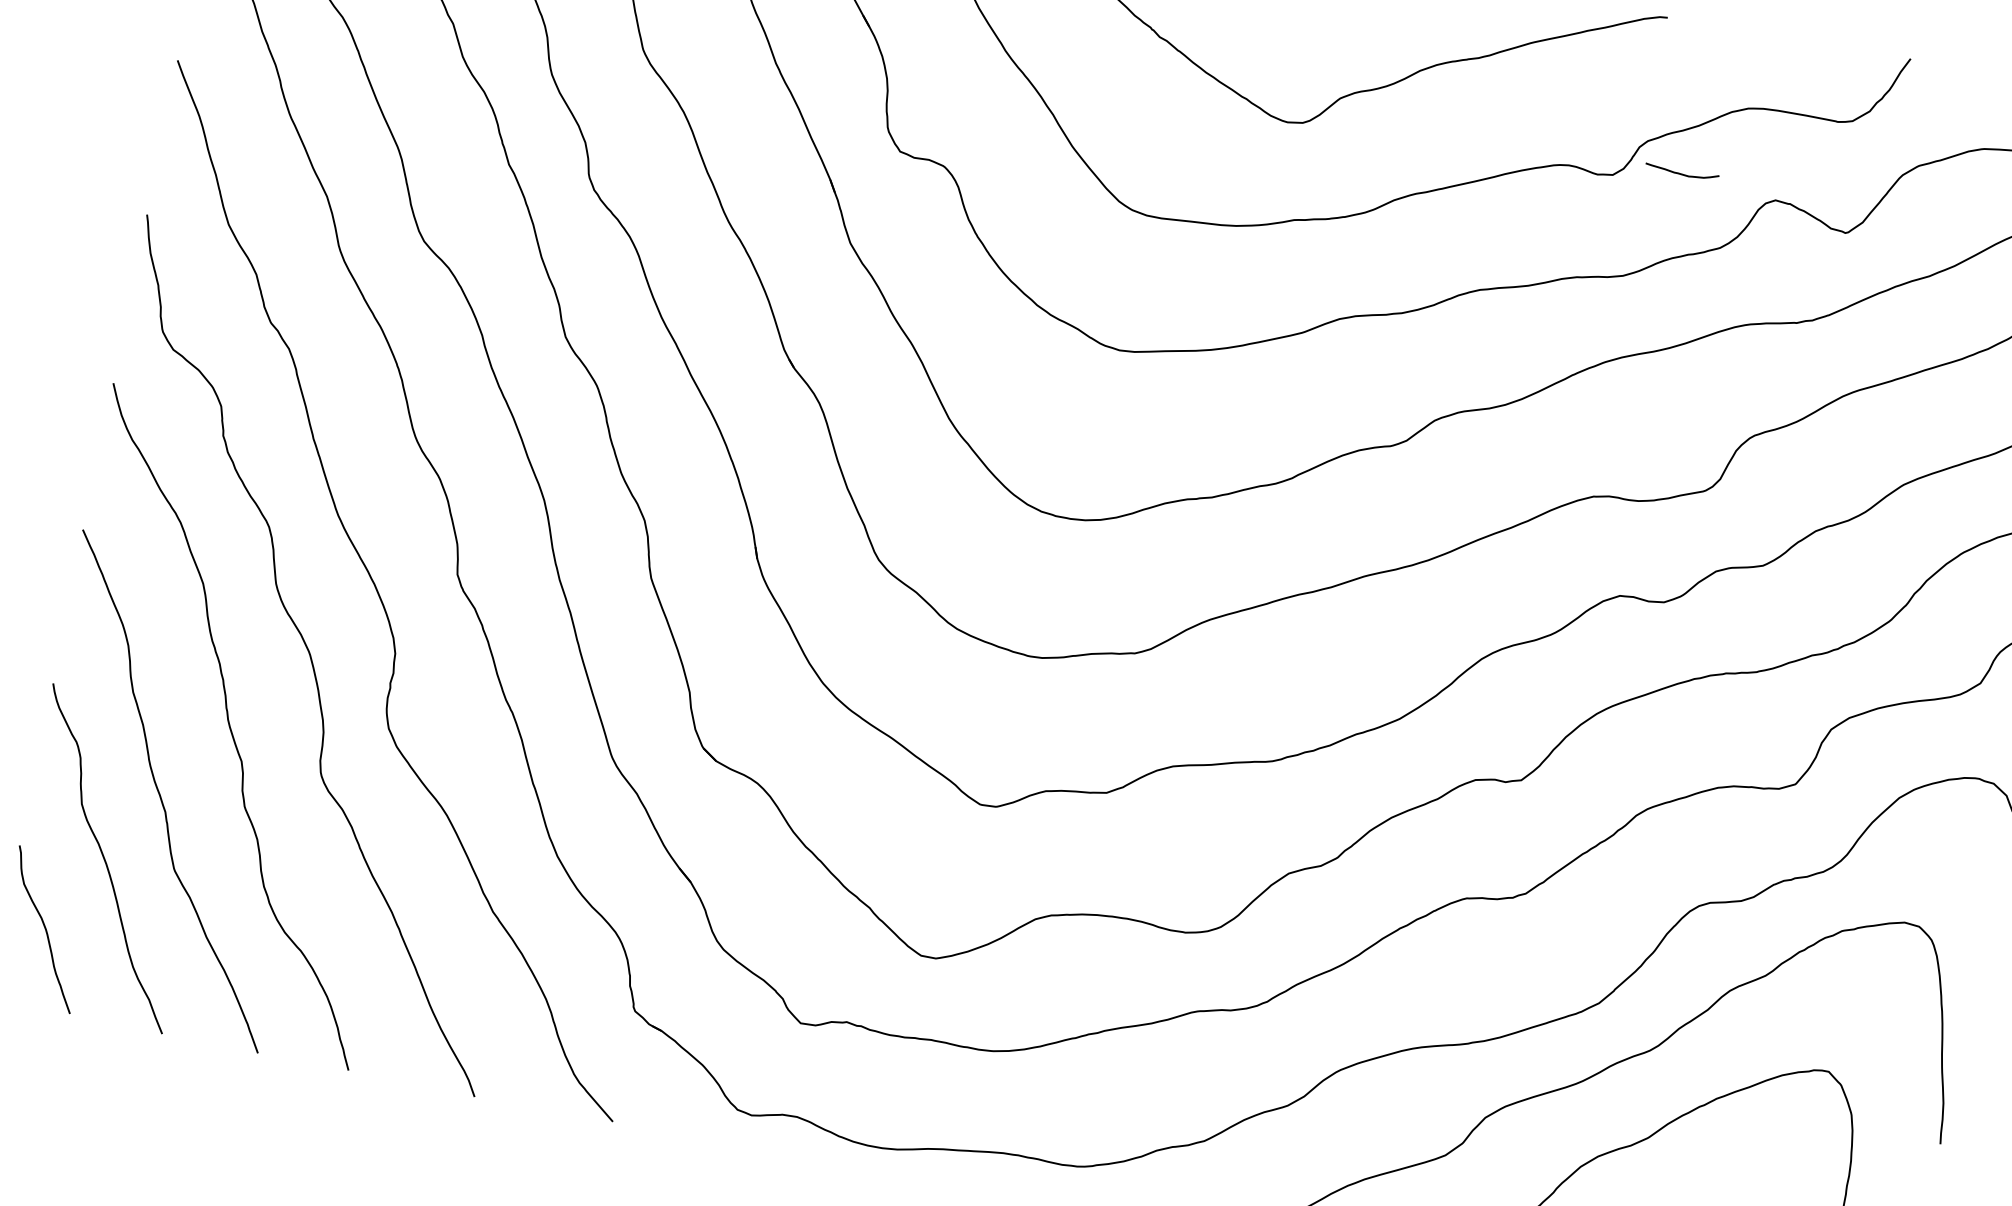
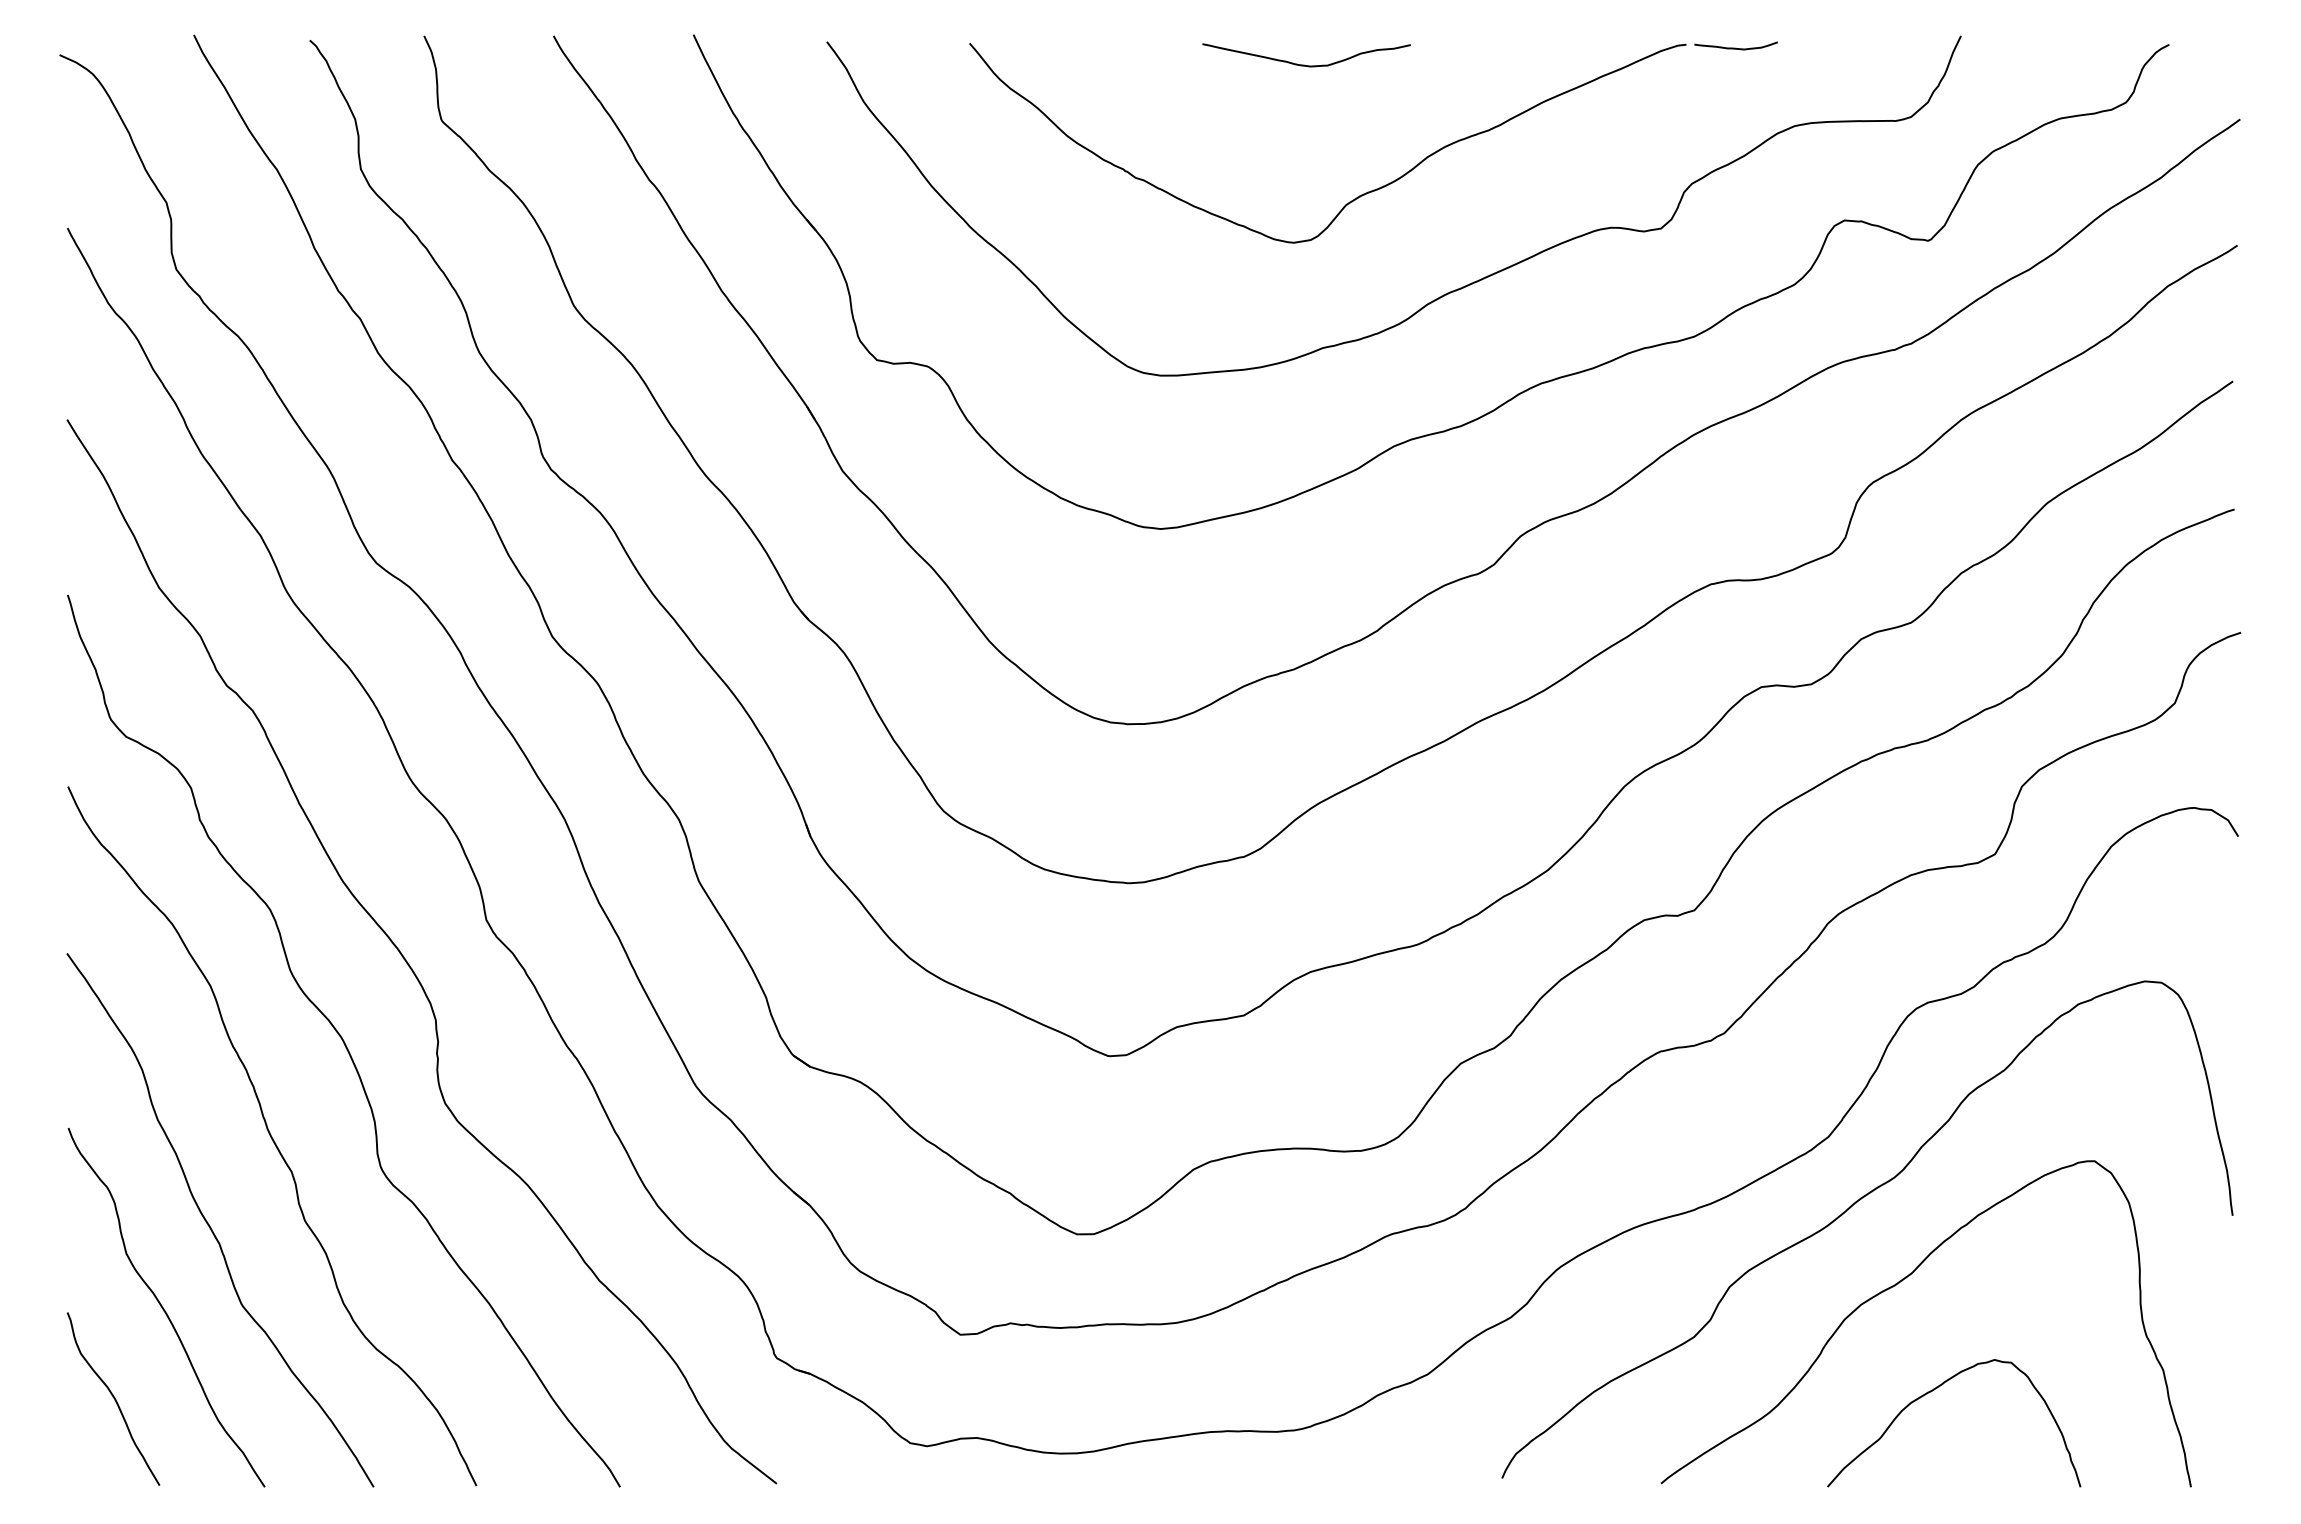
curve: (1681, 173) -> (1735, 47), moved

